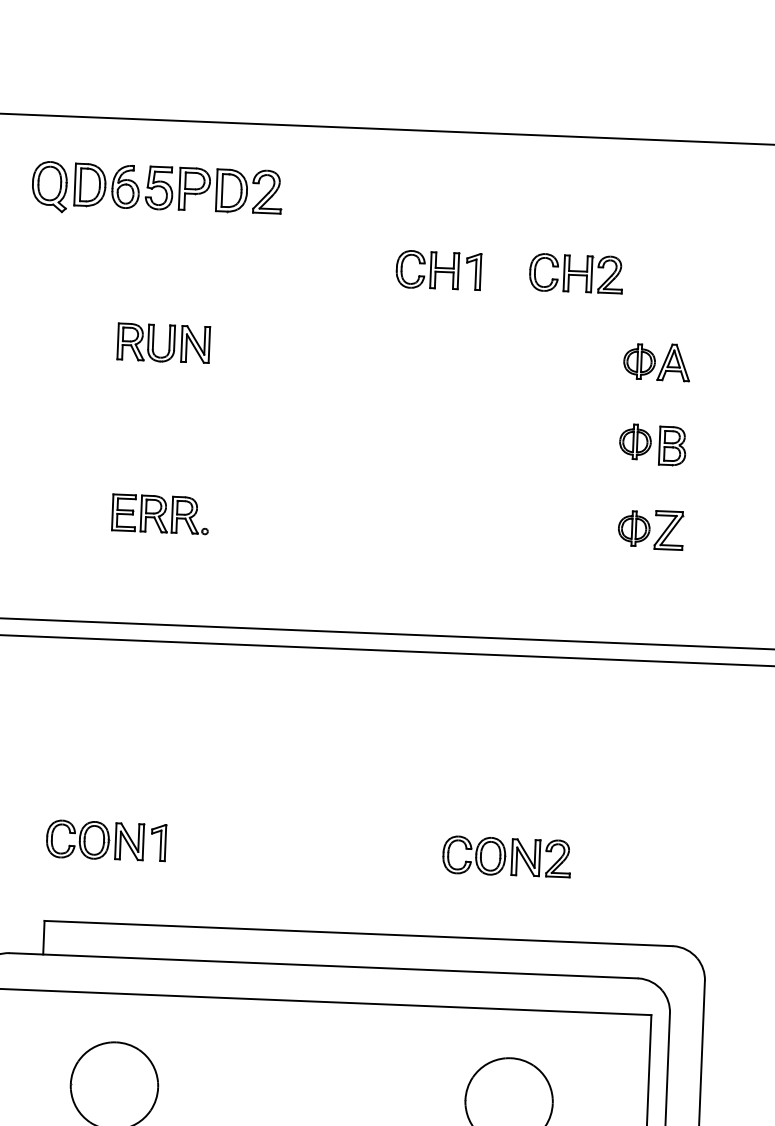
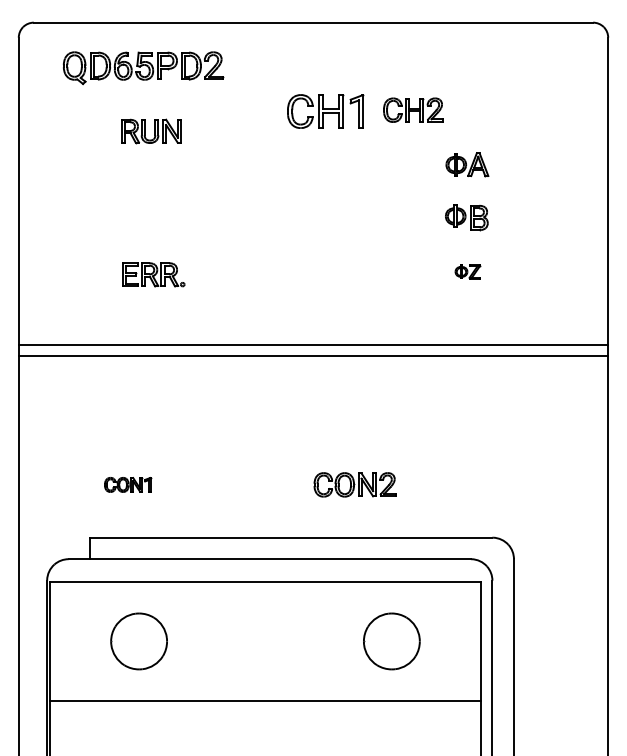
part: (438, 270) -> (325, 111), size x1.4
part: (163, 343) -> (151, 131), moved
part: (650, 528) -> (467, 271), size x0.6
part: (106, 840) -> (127, 484), size x0.6
part: (505, 856) -> (354, 484), moved

